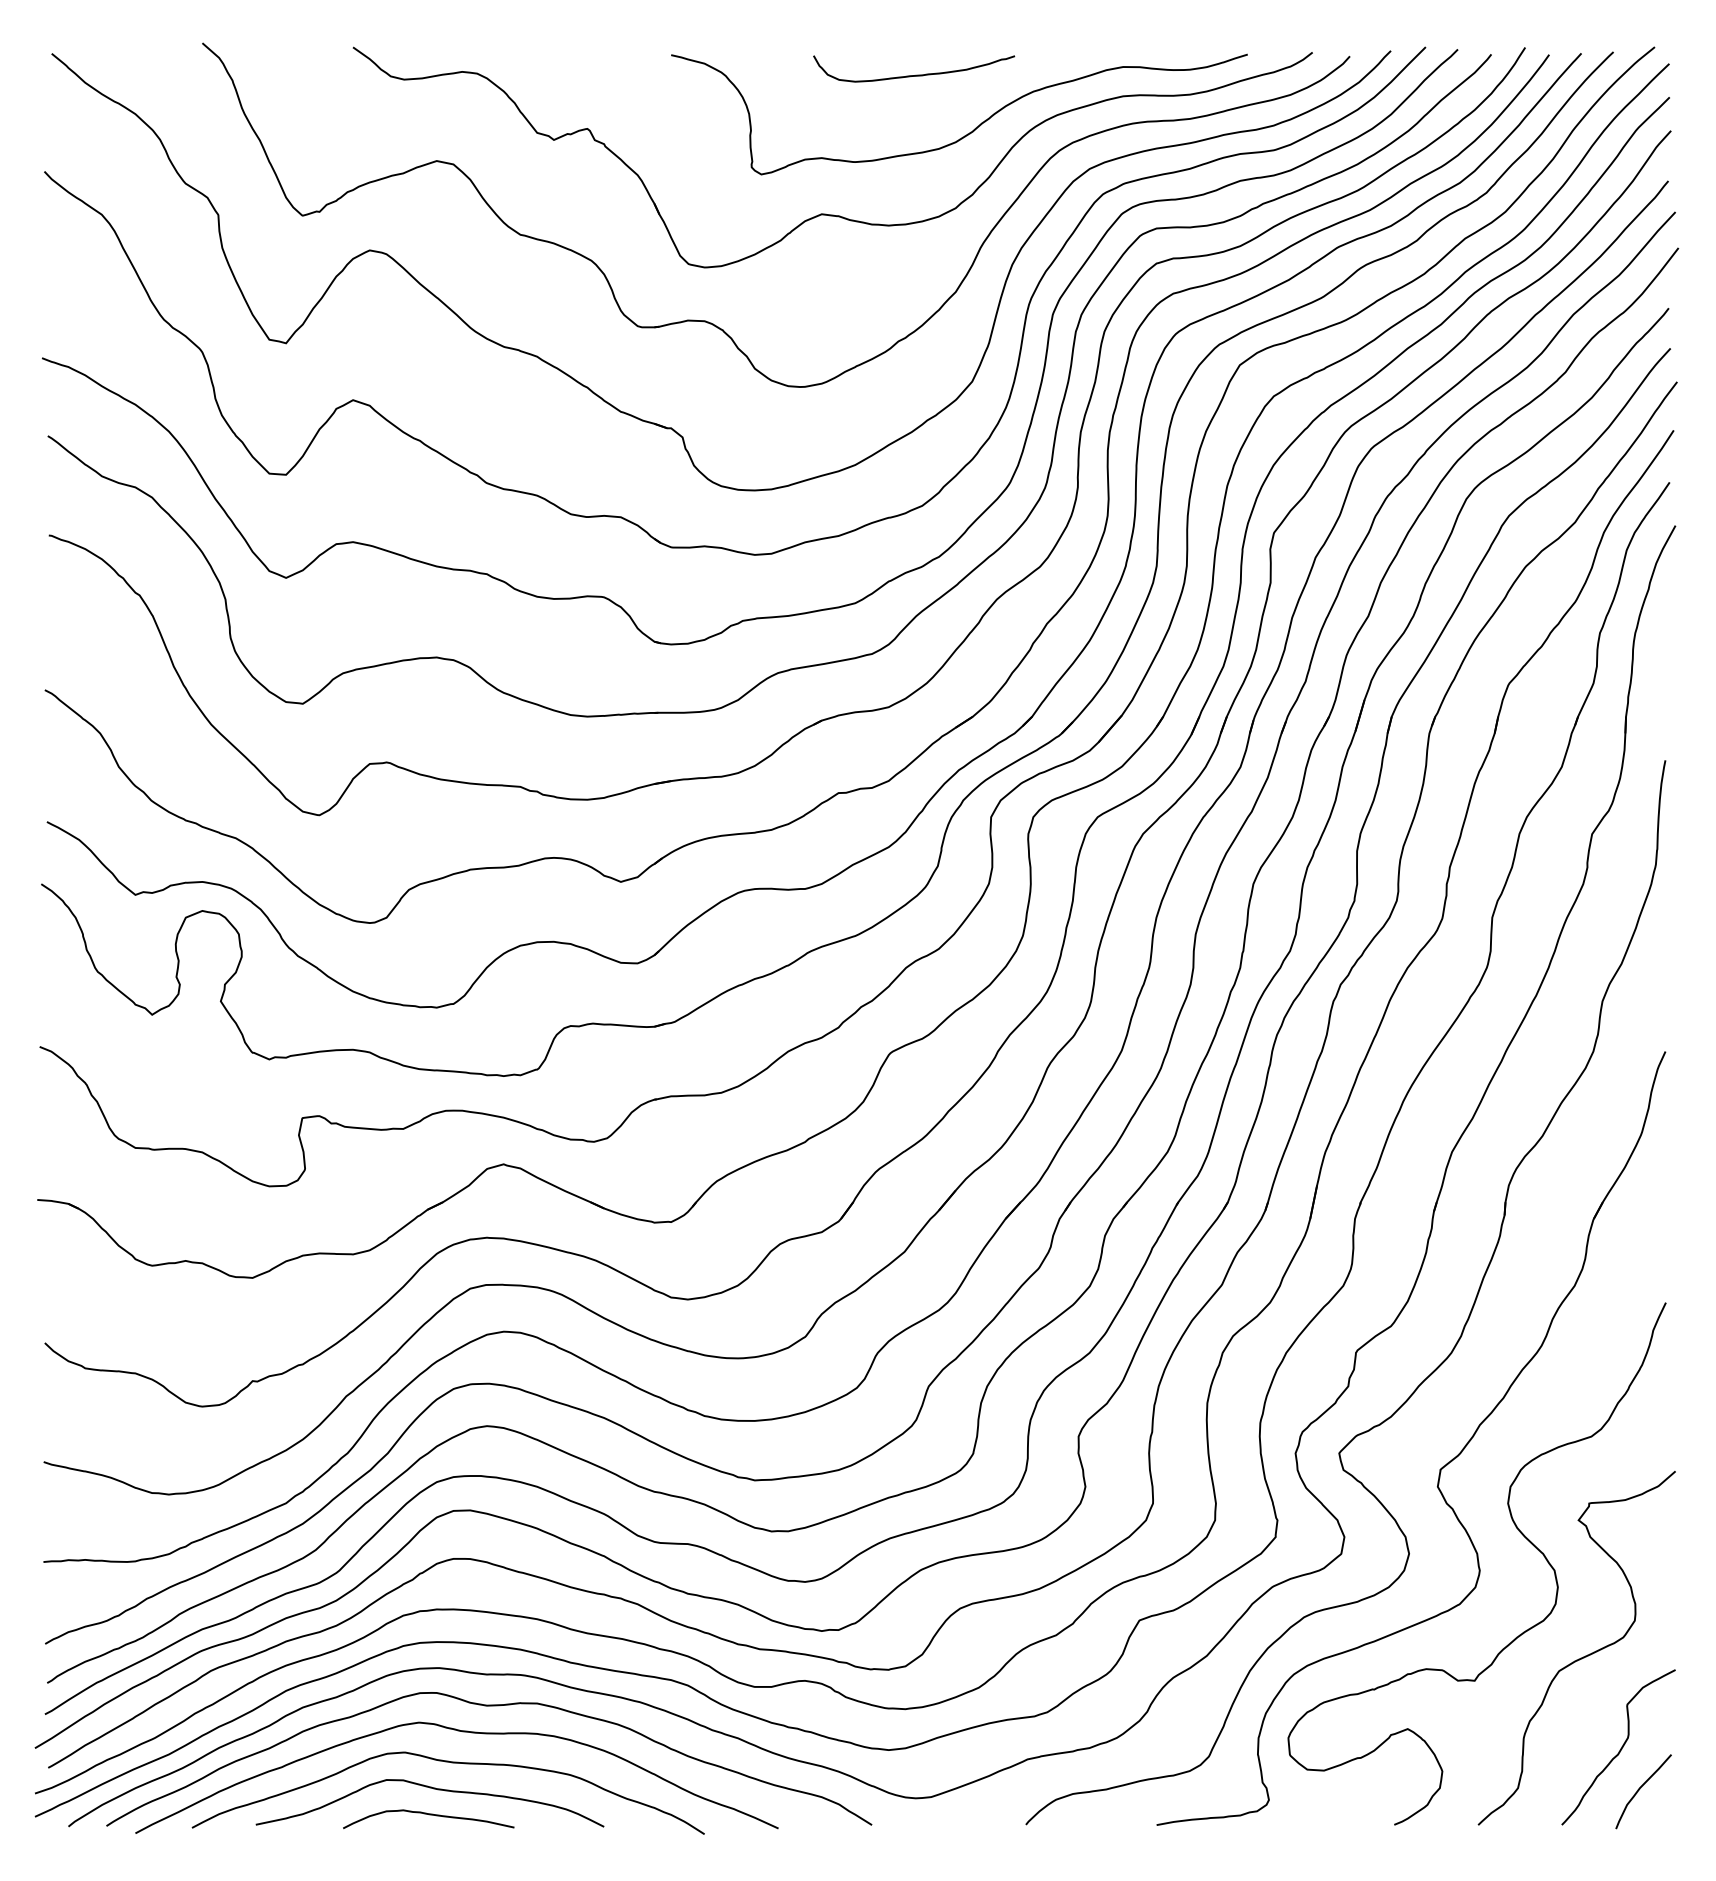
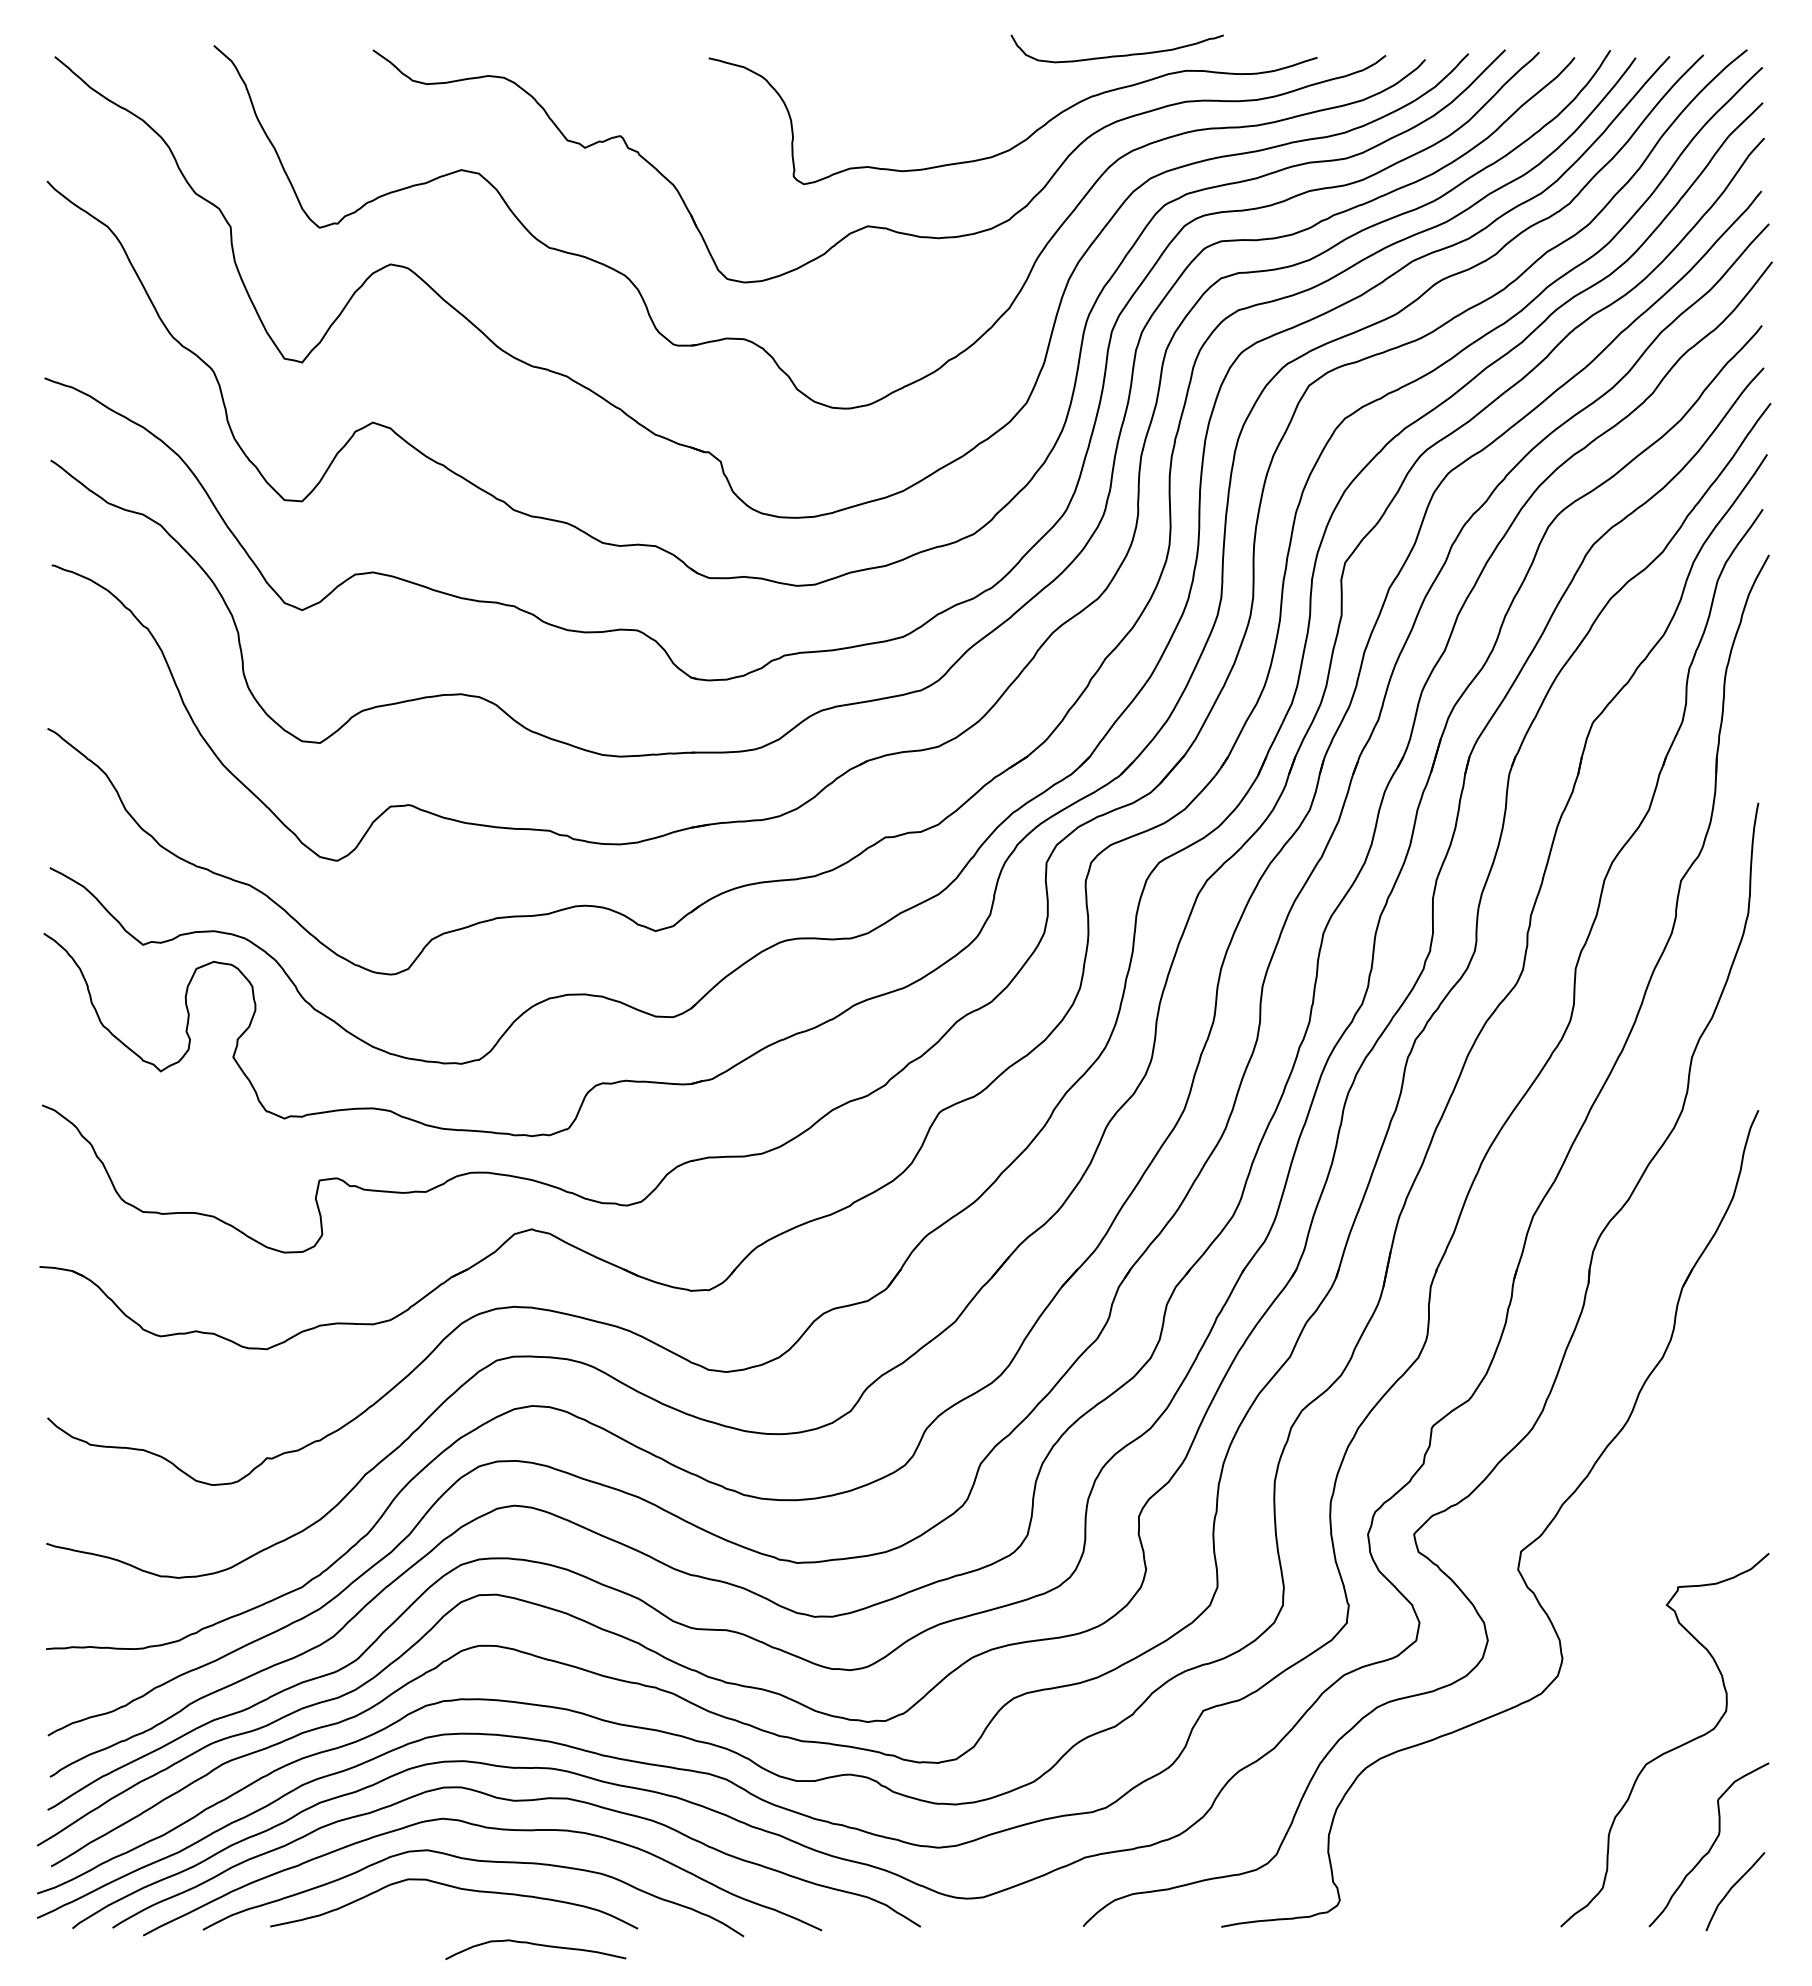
curve: (913, 75) -> (1116, 55), moved
curve: (1516, 1529) -> (1601, 1614), removed
curve: (428, 1815) -> (535, 1945), moved

